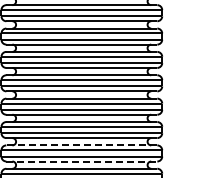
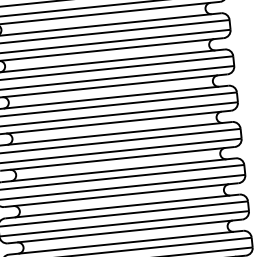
line: (81, 145) -> (121, 206), dashed -> solid
line: (82, 161) -> (126, 231), dashed -> solid

